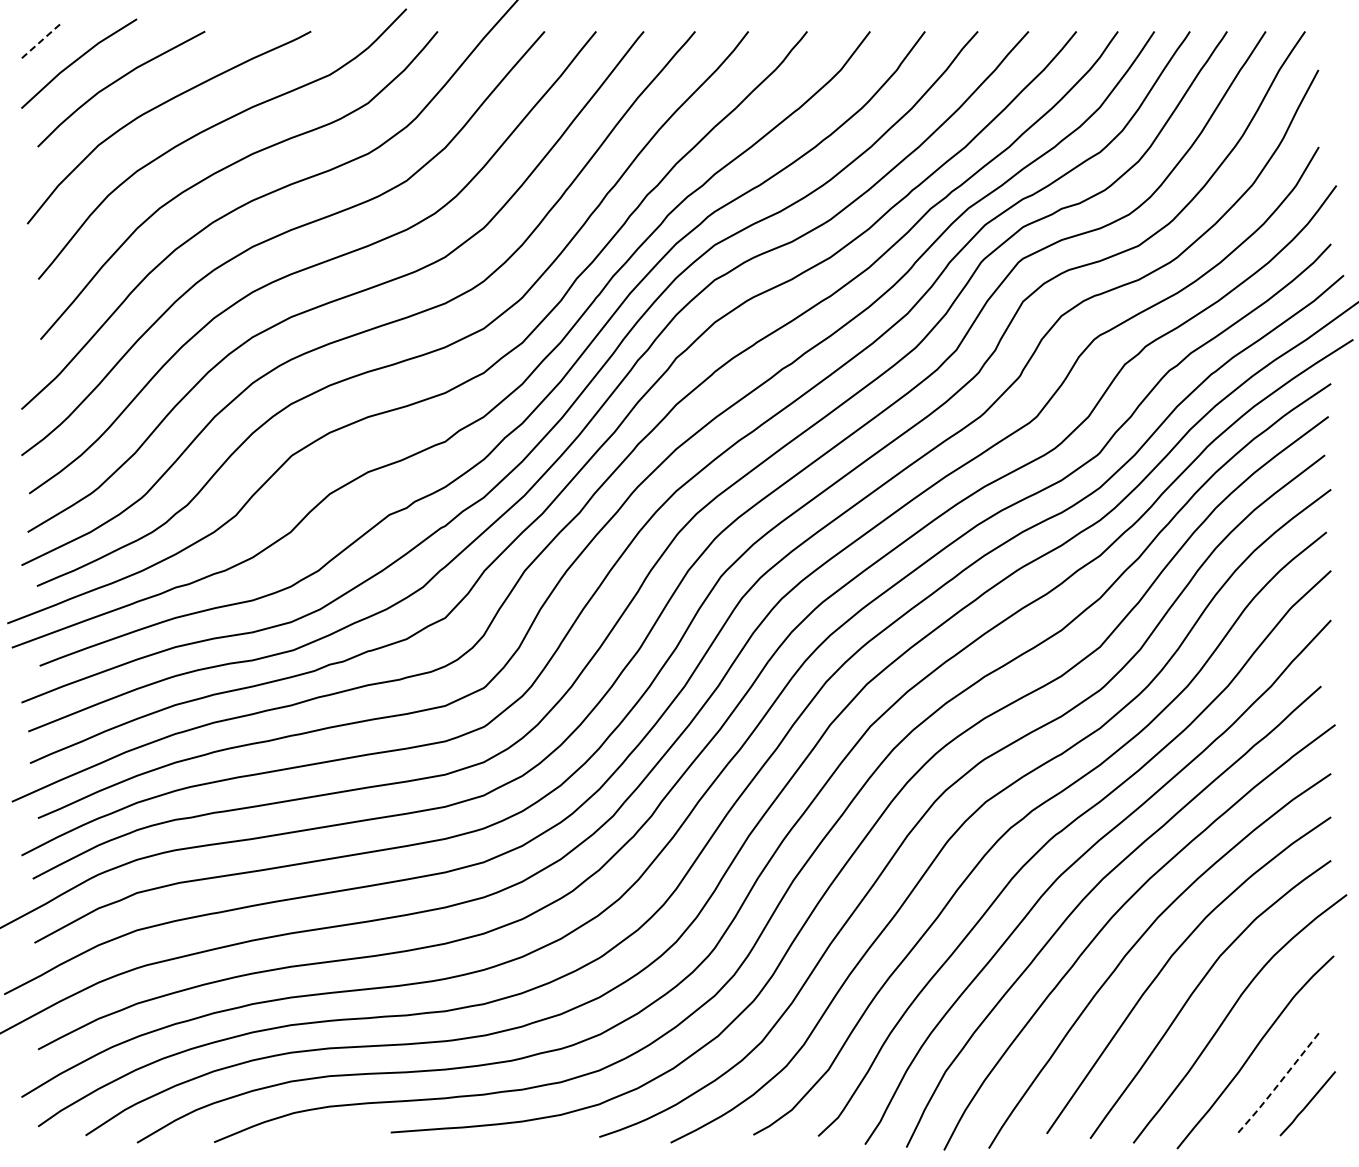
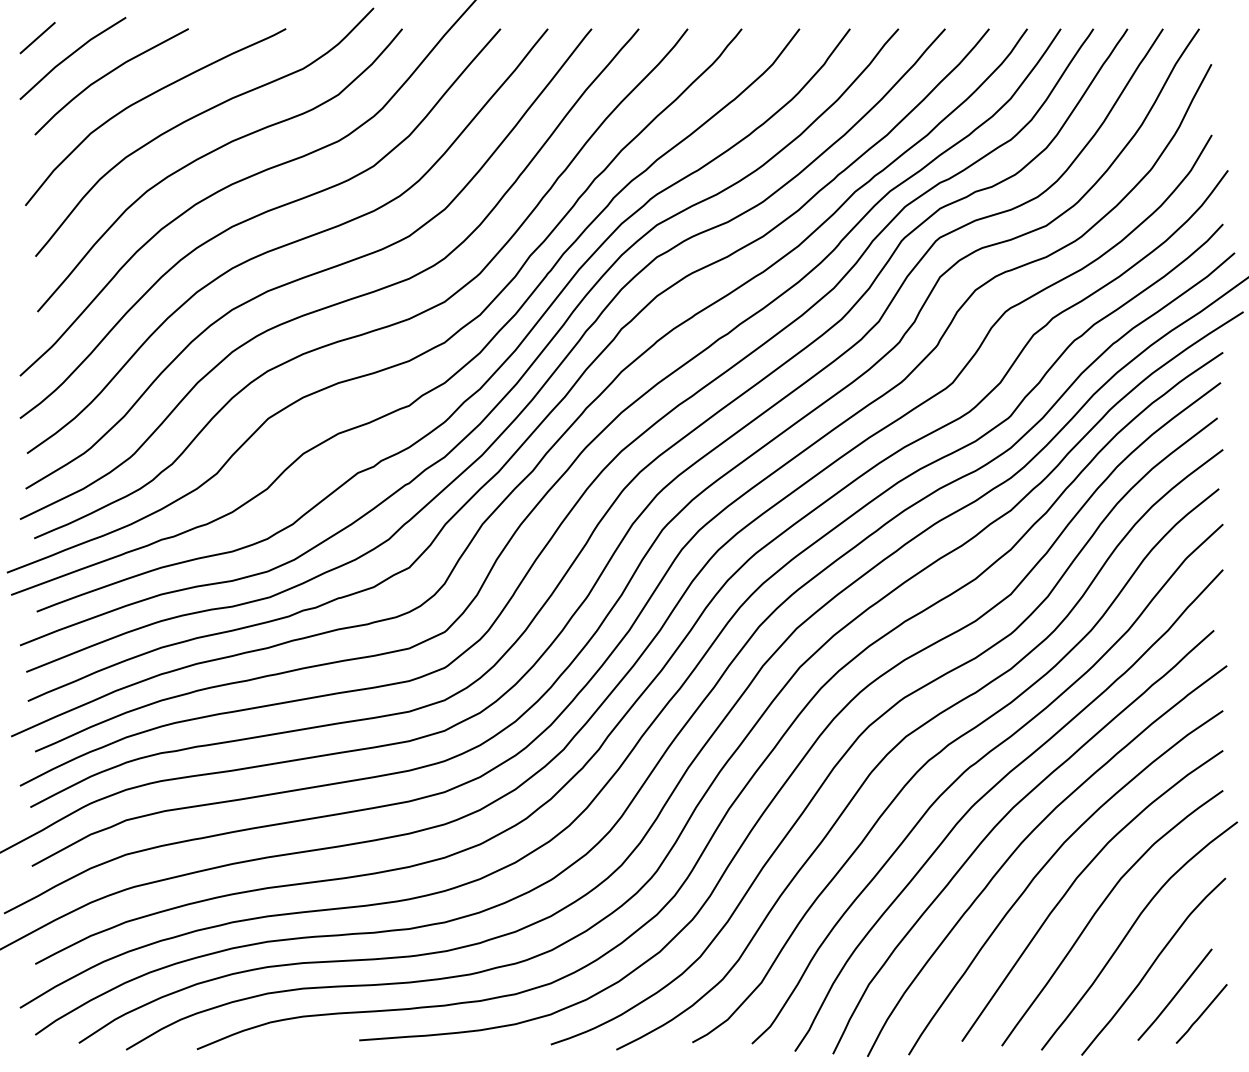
line: (40, 41) -> (37, 38), dashed -> solid
line: (1278, 1084) -> (1174, 996), dashed -> solid

